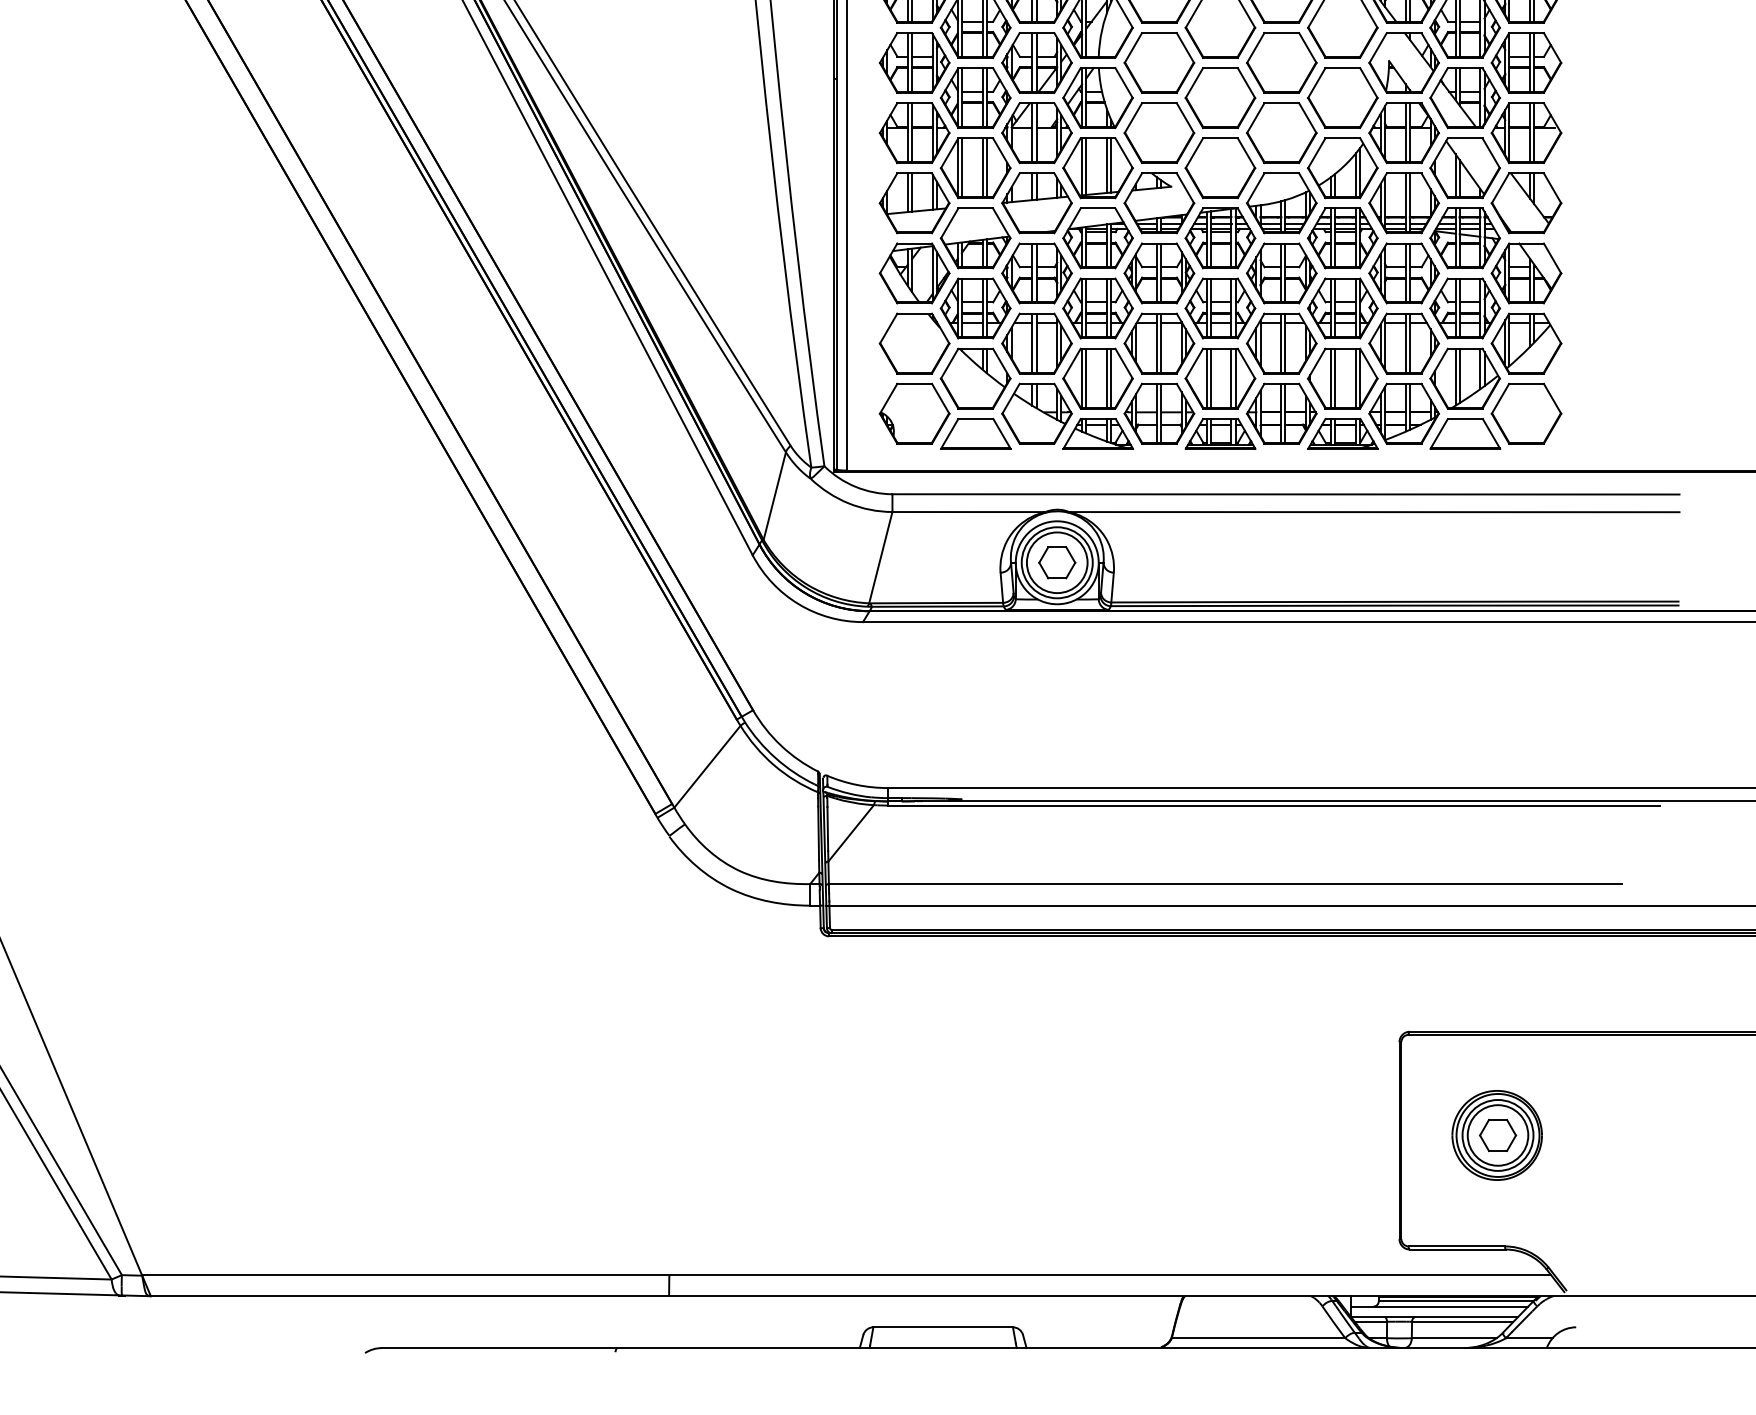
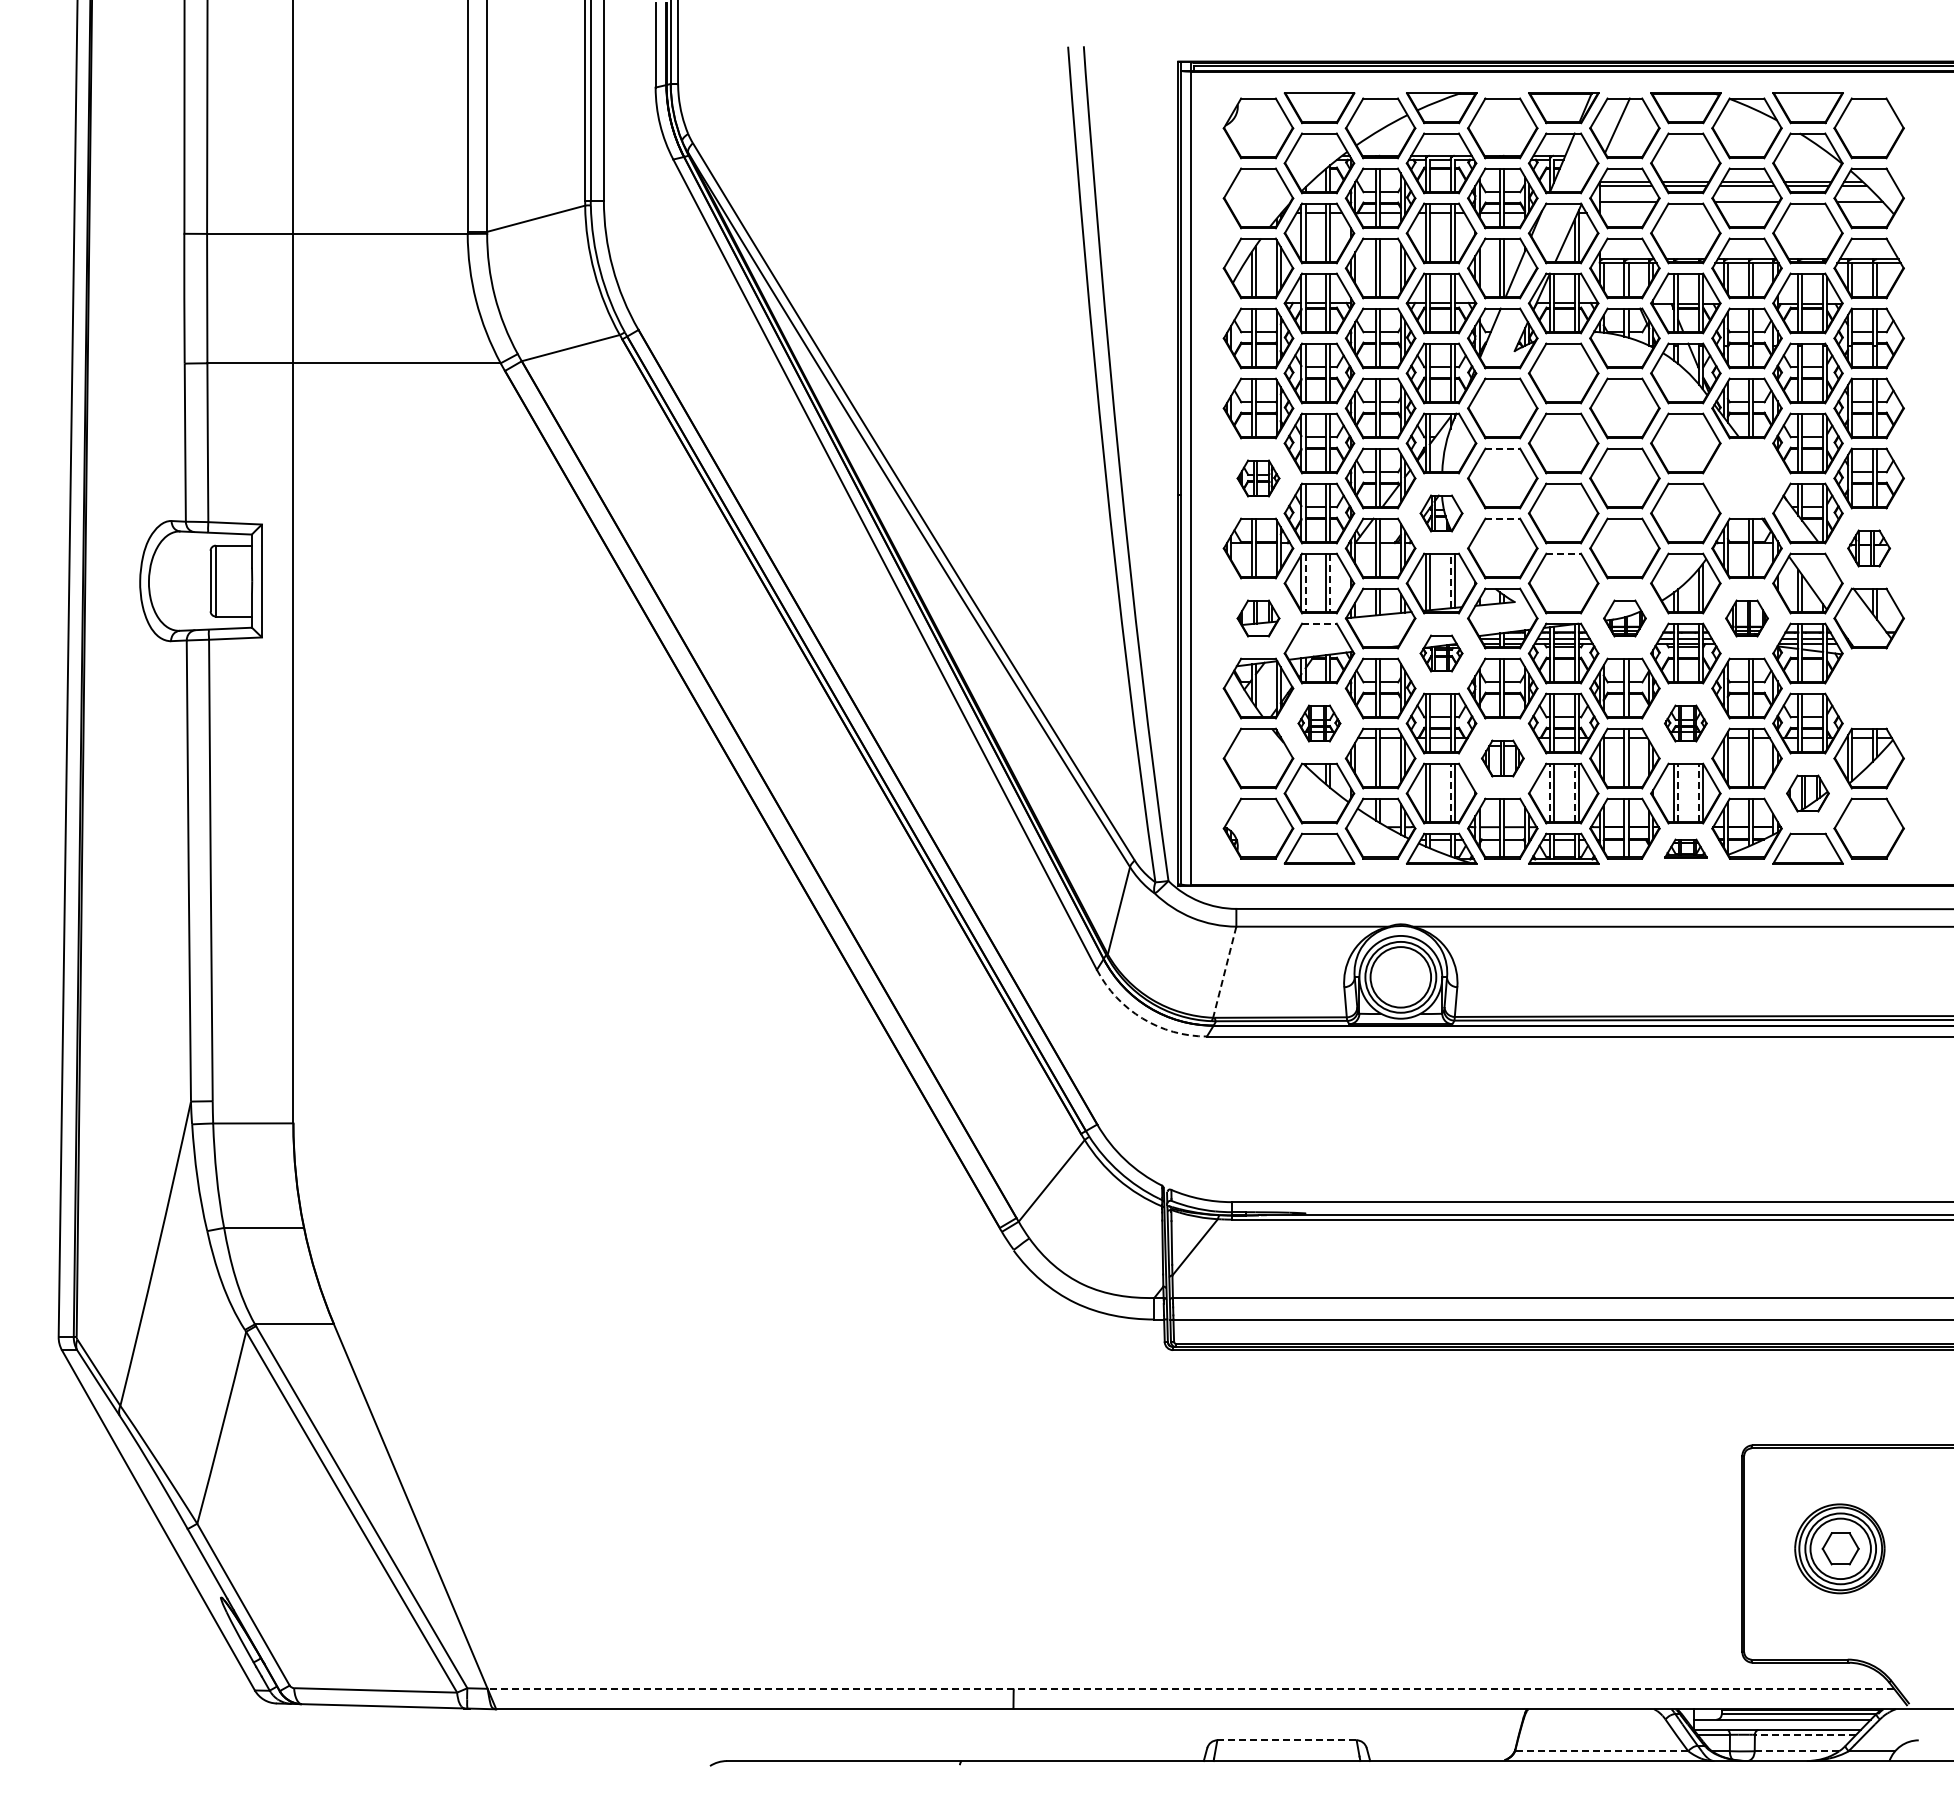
line: (1160, 32) -> (1503, 448), solid -> dashed
part: (914, 62) -> (1258, 478), size x0.6
part: (1403, 62) -> (1746, 478), removed
part: (1097, 98) -> (1441, 513), size x0.6
line: (1160, 103) -> (1503, 518), solid -> dashed
part: (1525, 133) -> (1868, 548), size x0.6
line: (1221, 138) -> (1564, 553), solid -> dashed
line: (1107, 165) -> (1450, 580), solid -> dashed
line: (961, 168) -> (1305, 583), solid -> dashed
line: (986, 168) -> (1330, 583), solid -> dashed
part: (914, 203) -> (1258, 618), size x0.6
part: (1281, 203) -> (1624, 618), size x0.6
part: (1403, 203) -> (1746, 618), size x0.6
line: (975, 208) -> (1319, 623), solid -> dashed
part: (1097, 238) -> (1441, 653), size x0.6
part: (1525, 273) -> (1868, 688), removed
part: (975, 308) -> (1319, 723), size x0.6
part: (1342, 308) -> (1685, 723), size x0.6
part: (1159, 343) -> (1502, 758), size x0.6
line: (1107, 377) -> (1450, 792), solid -> dashed
line: (1206, 377) -> (1549, 792), solid -> dashed
line: (1231, 377) -> (1574, 792), solid -> dashed
line: (1335, 377) -> (1678, 792), solid -> dashed
line: (1355, 377) -> (1698, 792), solid -> dashed
part: (1464, 378) -> (1807, 793), size x0.6
part: (1342, 433) -> (1685, 848), size x0.6
line: (880, 557) -> (1224, 972), solid -> dashed
part: (1056, 561) -> (1400, 976), removed
arc: (798, 604) -> (1142, 1018), solid -> dashed
line: (846, 1275) -> (1190, 1688), solid -> dashed
line: (1462, 1321) -> (1805, 1734), solid -> dashed
line: (943, 1327) -> (1287, 1740), solid -> dashed
line: (1258, 1338) -> (1601, 1751), solid -> dashed
line: (1453, 1338) -> (1796, 1751), solid -> dashed

